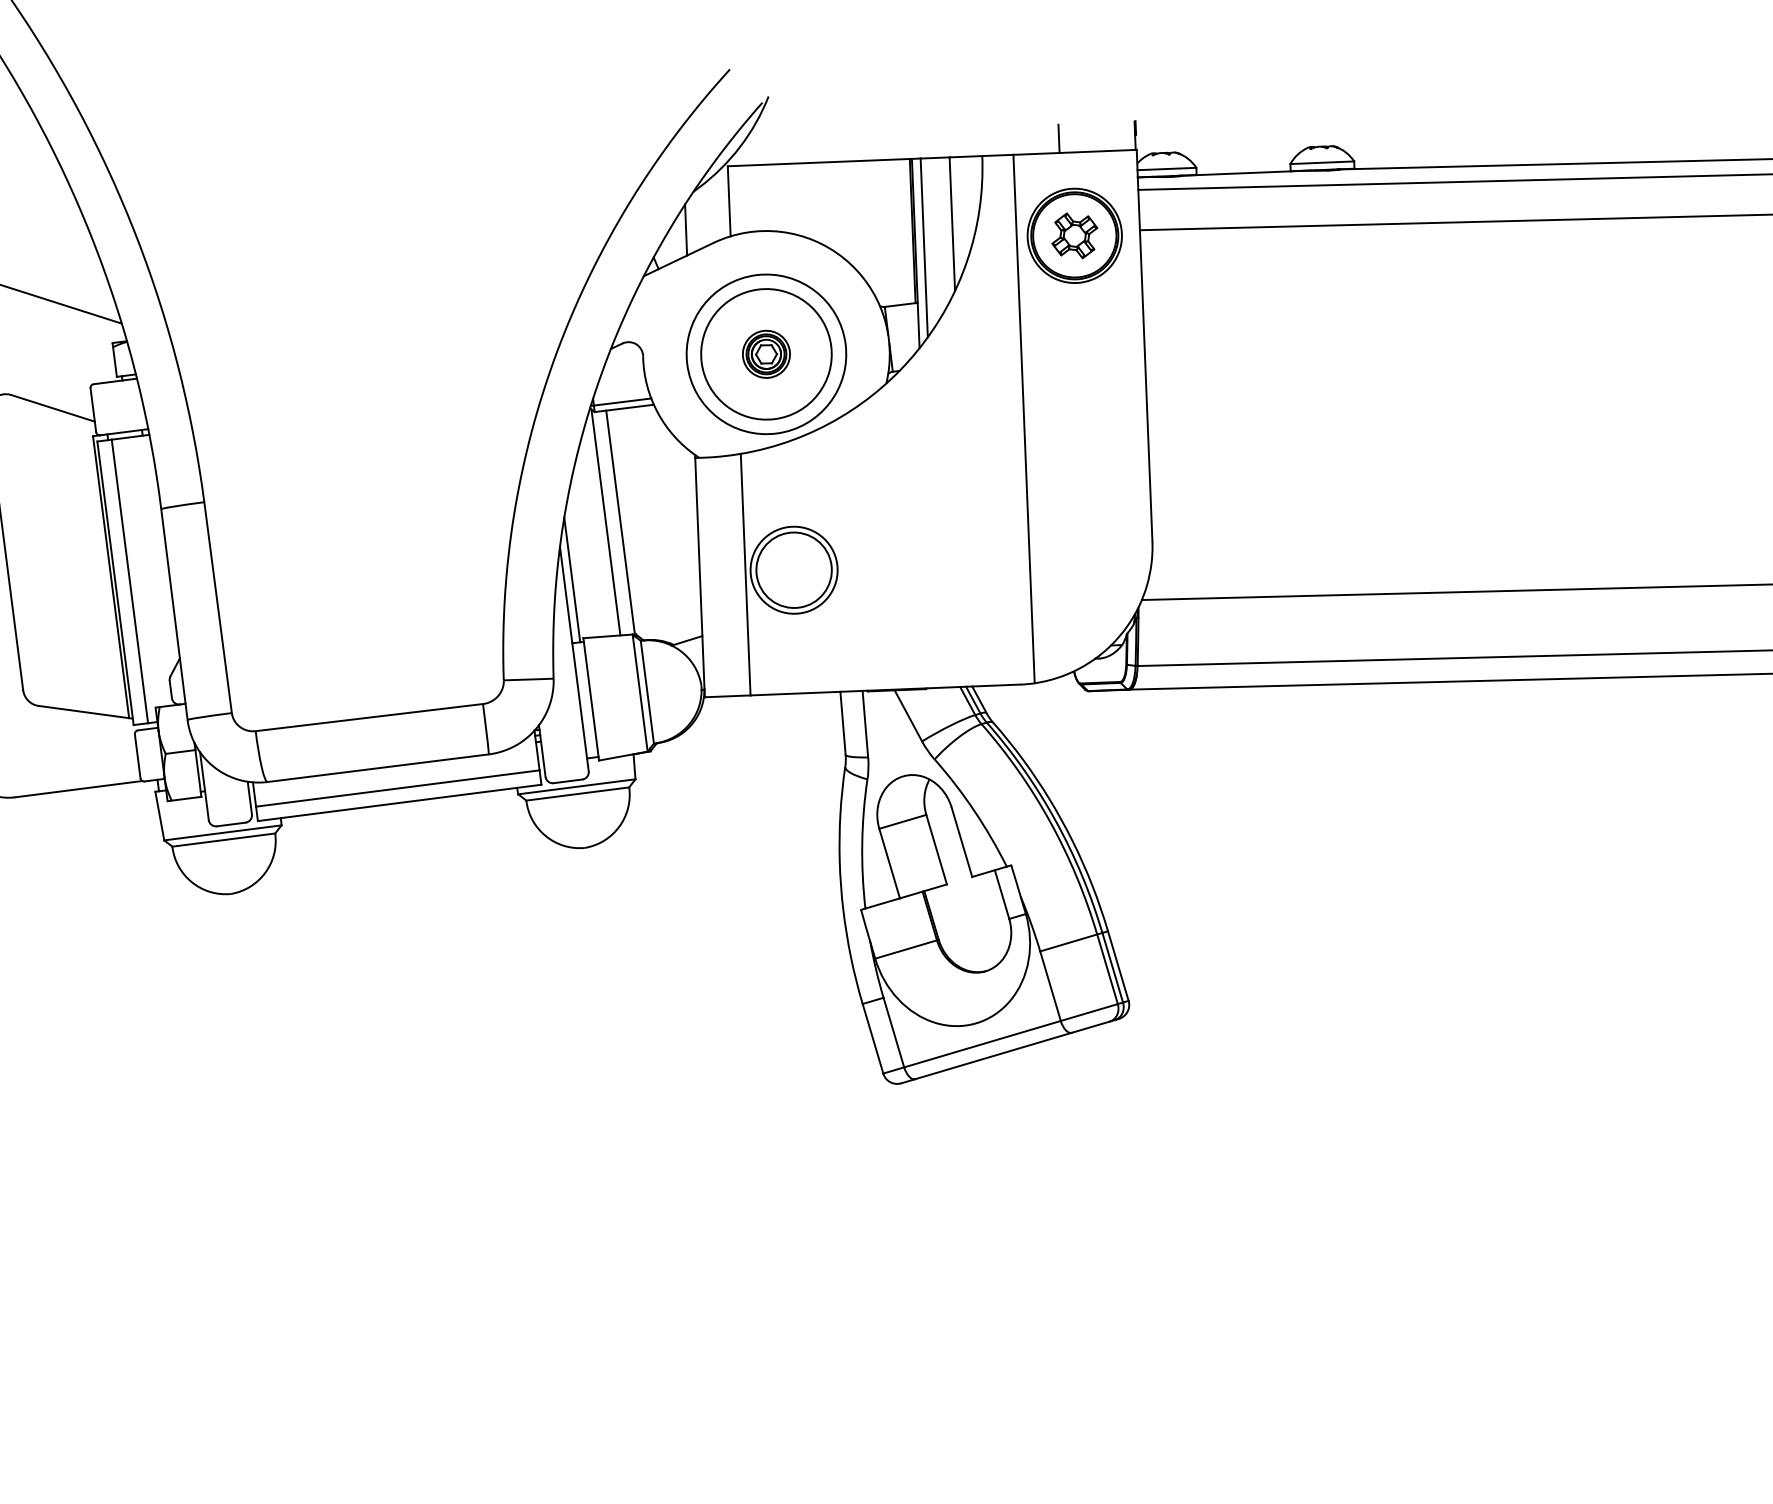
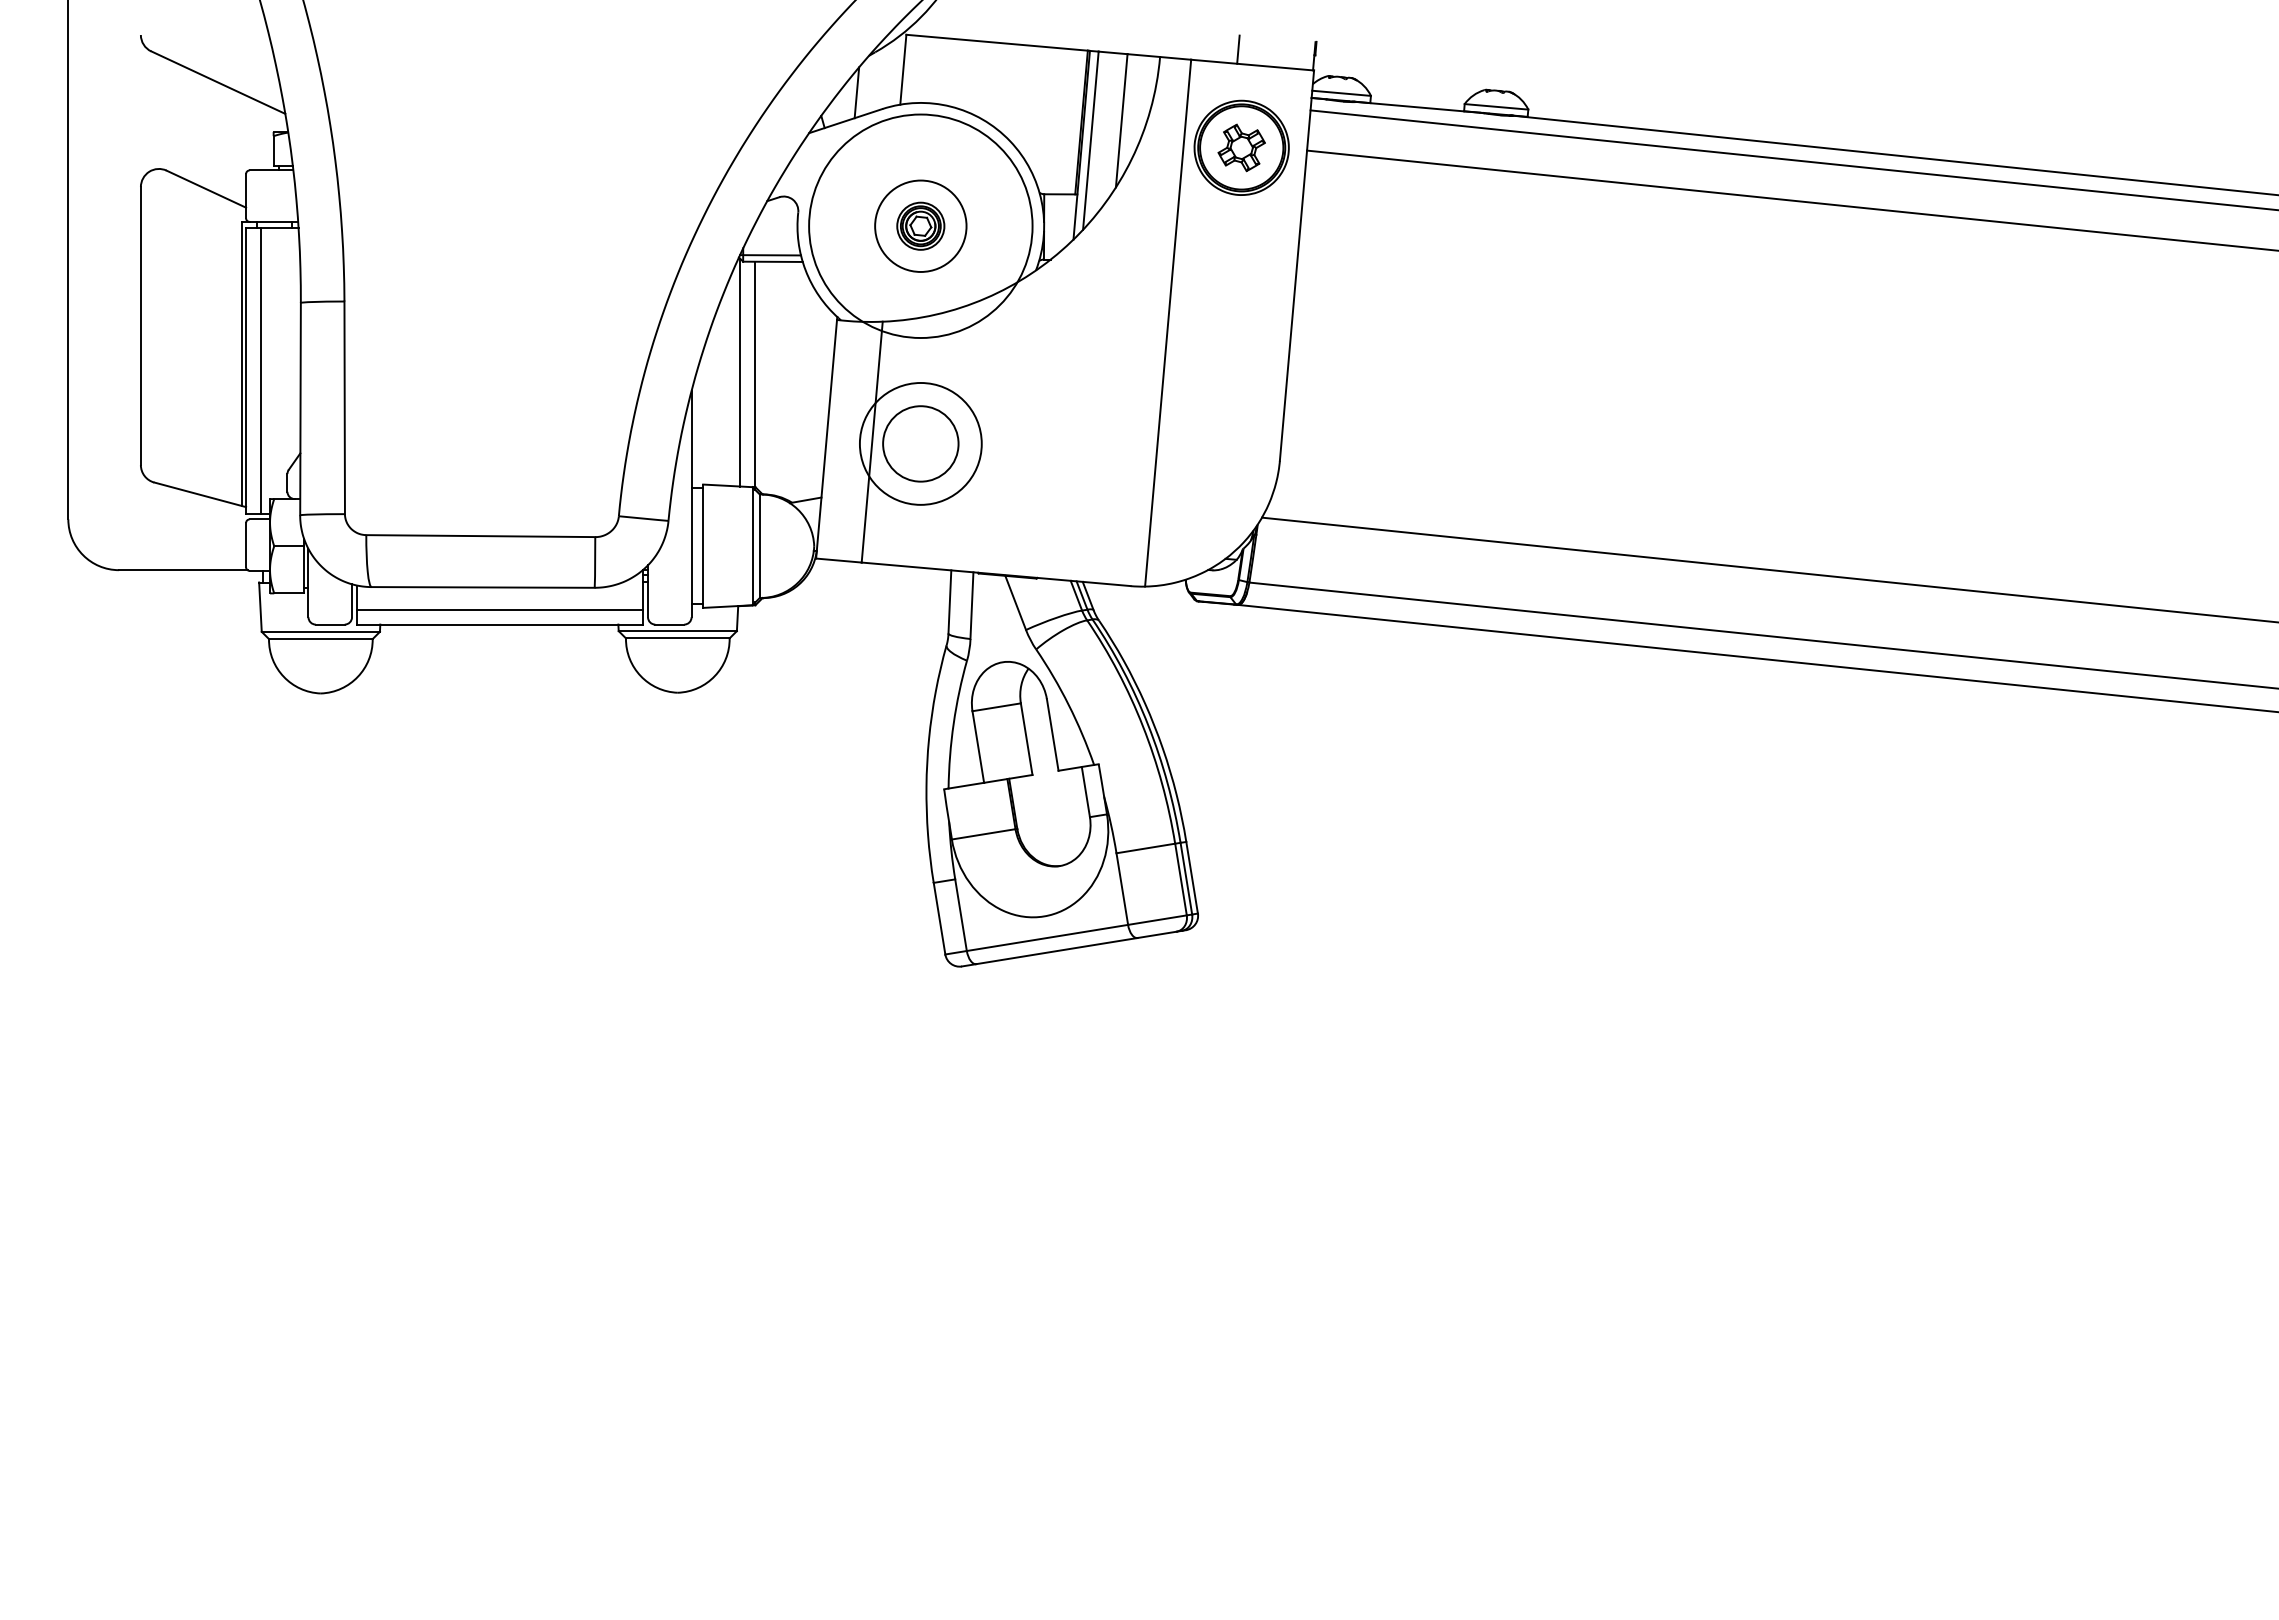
circle: (766, 353) -> (920, 225), size x0.7
circle: (766, 354) -> (920, 226), size x1.4
circle: (793, 569) -> (920, 443), size x1.4
line: (572, 580) -> (699, 425), removed

